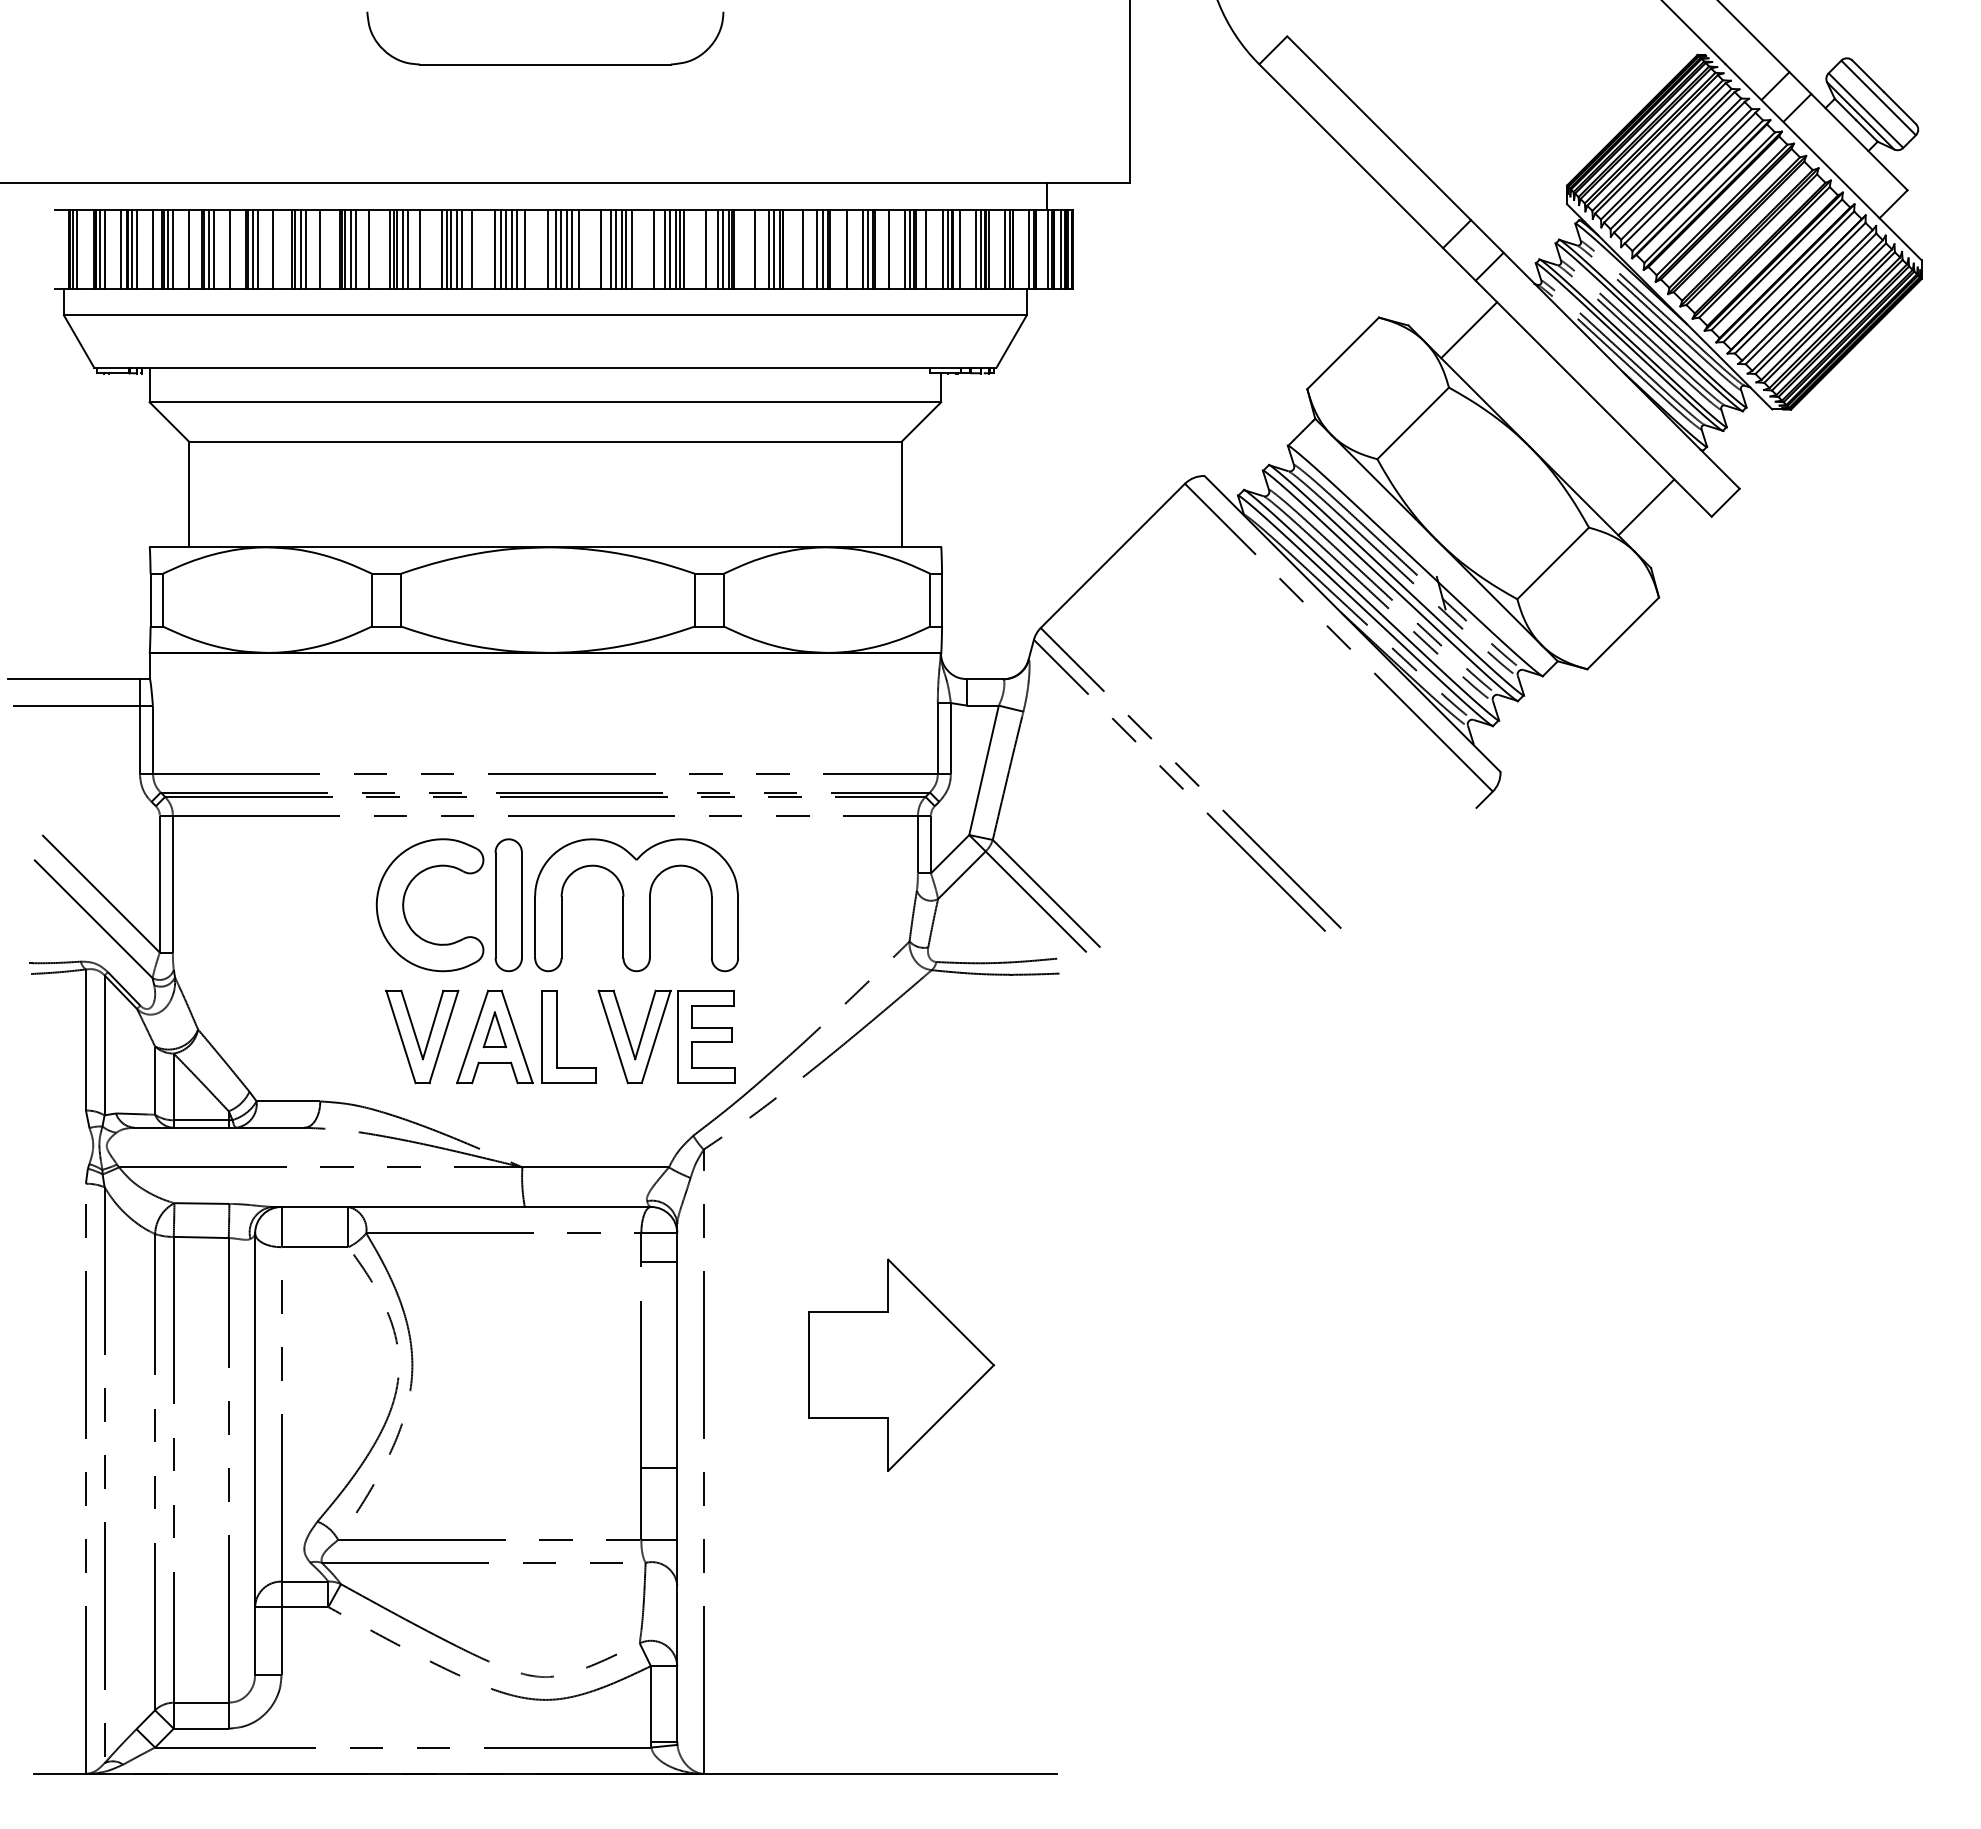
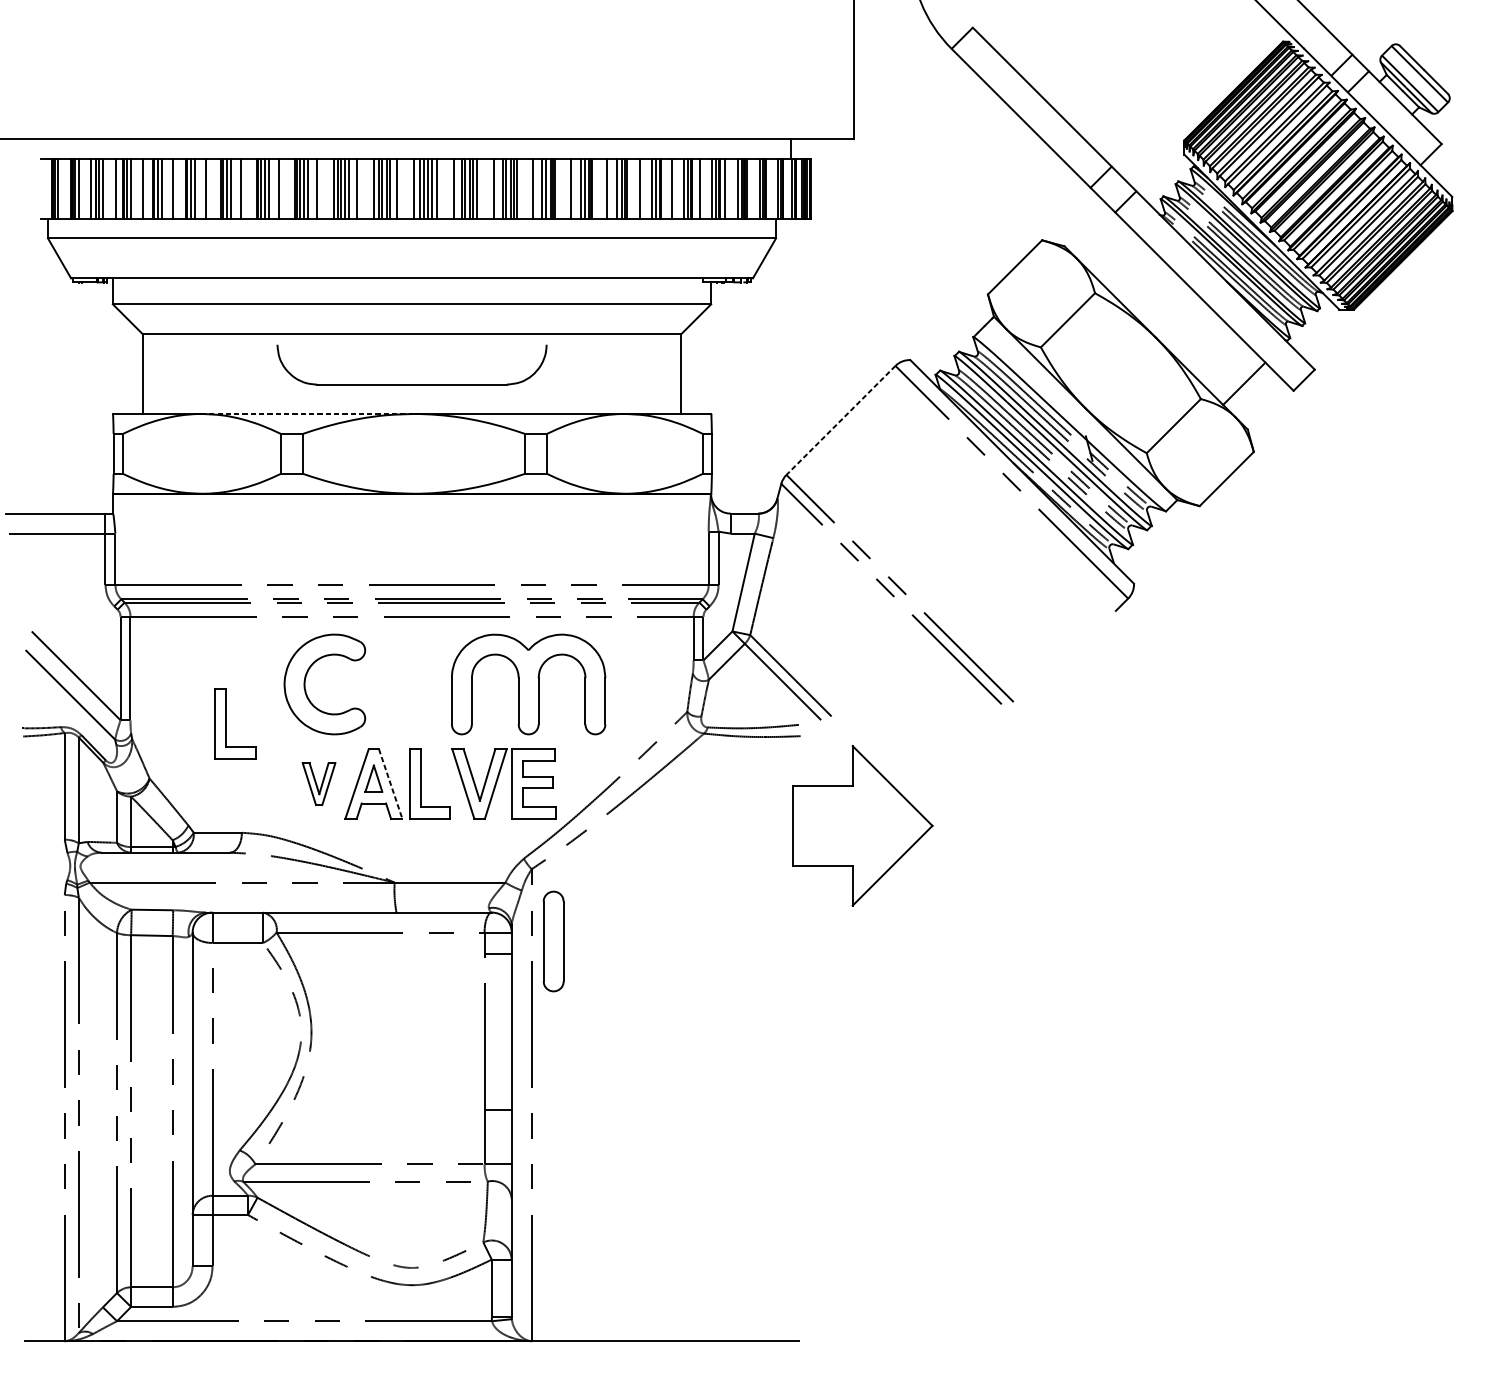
part: (545, 64) -> (412, 384), moved
line: (1469, 330) -> (1110, 250), removed
line: (407, 547) -> (307, 414), solid -> dashed
line: (1112, 555) -> (840, 420), solid -> dashed
part: (508, 905) -> (553, 941), moved
part: (636, 905) -> (528, 684), moved
part: (300, 957) -> (226, 724), added
part: (422, 1036) -> (319, 783), size x0.6
line: (517, 1036) -> (390, 783), solid -> dashed
part: (901, 1364) -> (862, 825), moved

